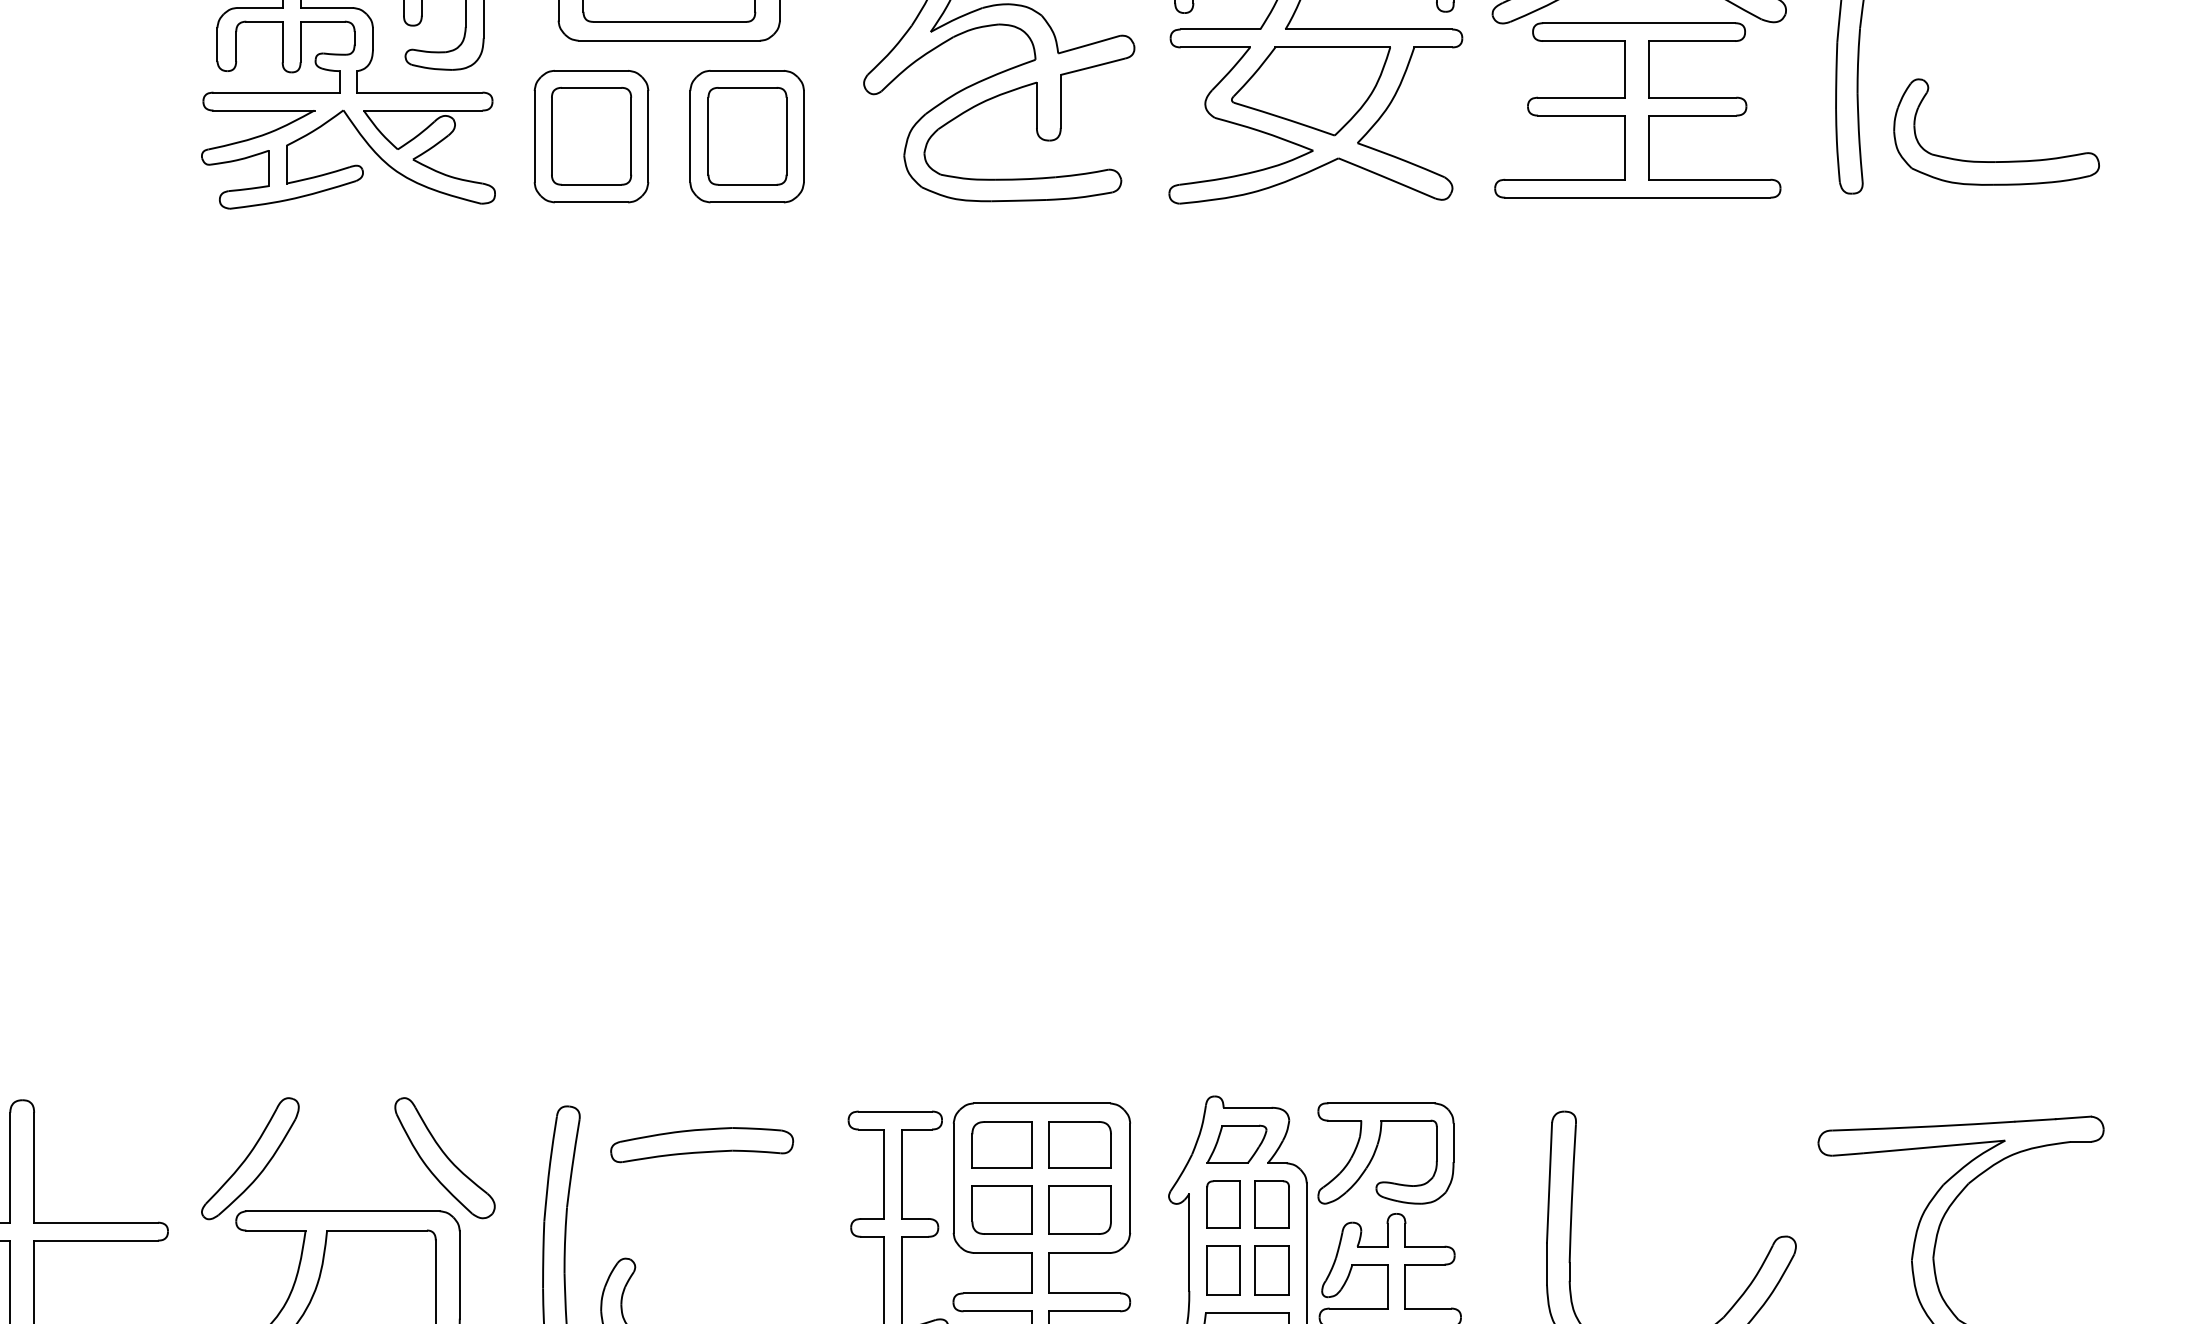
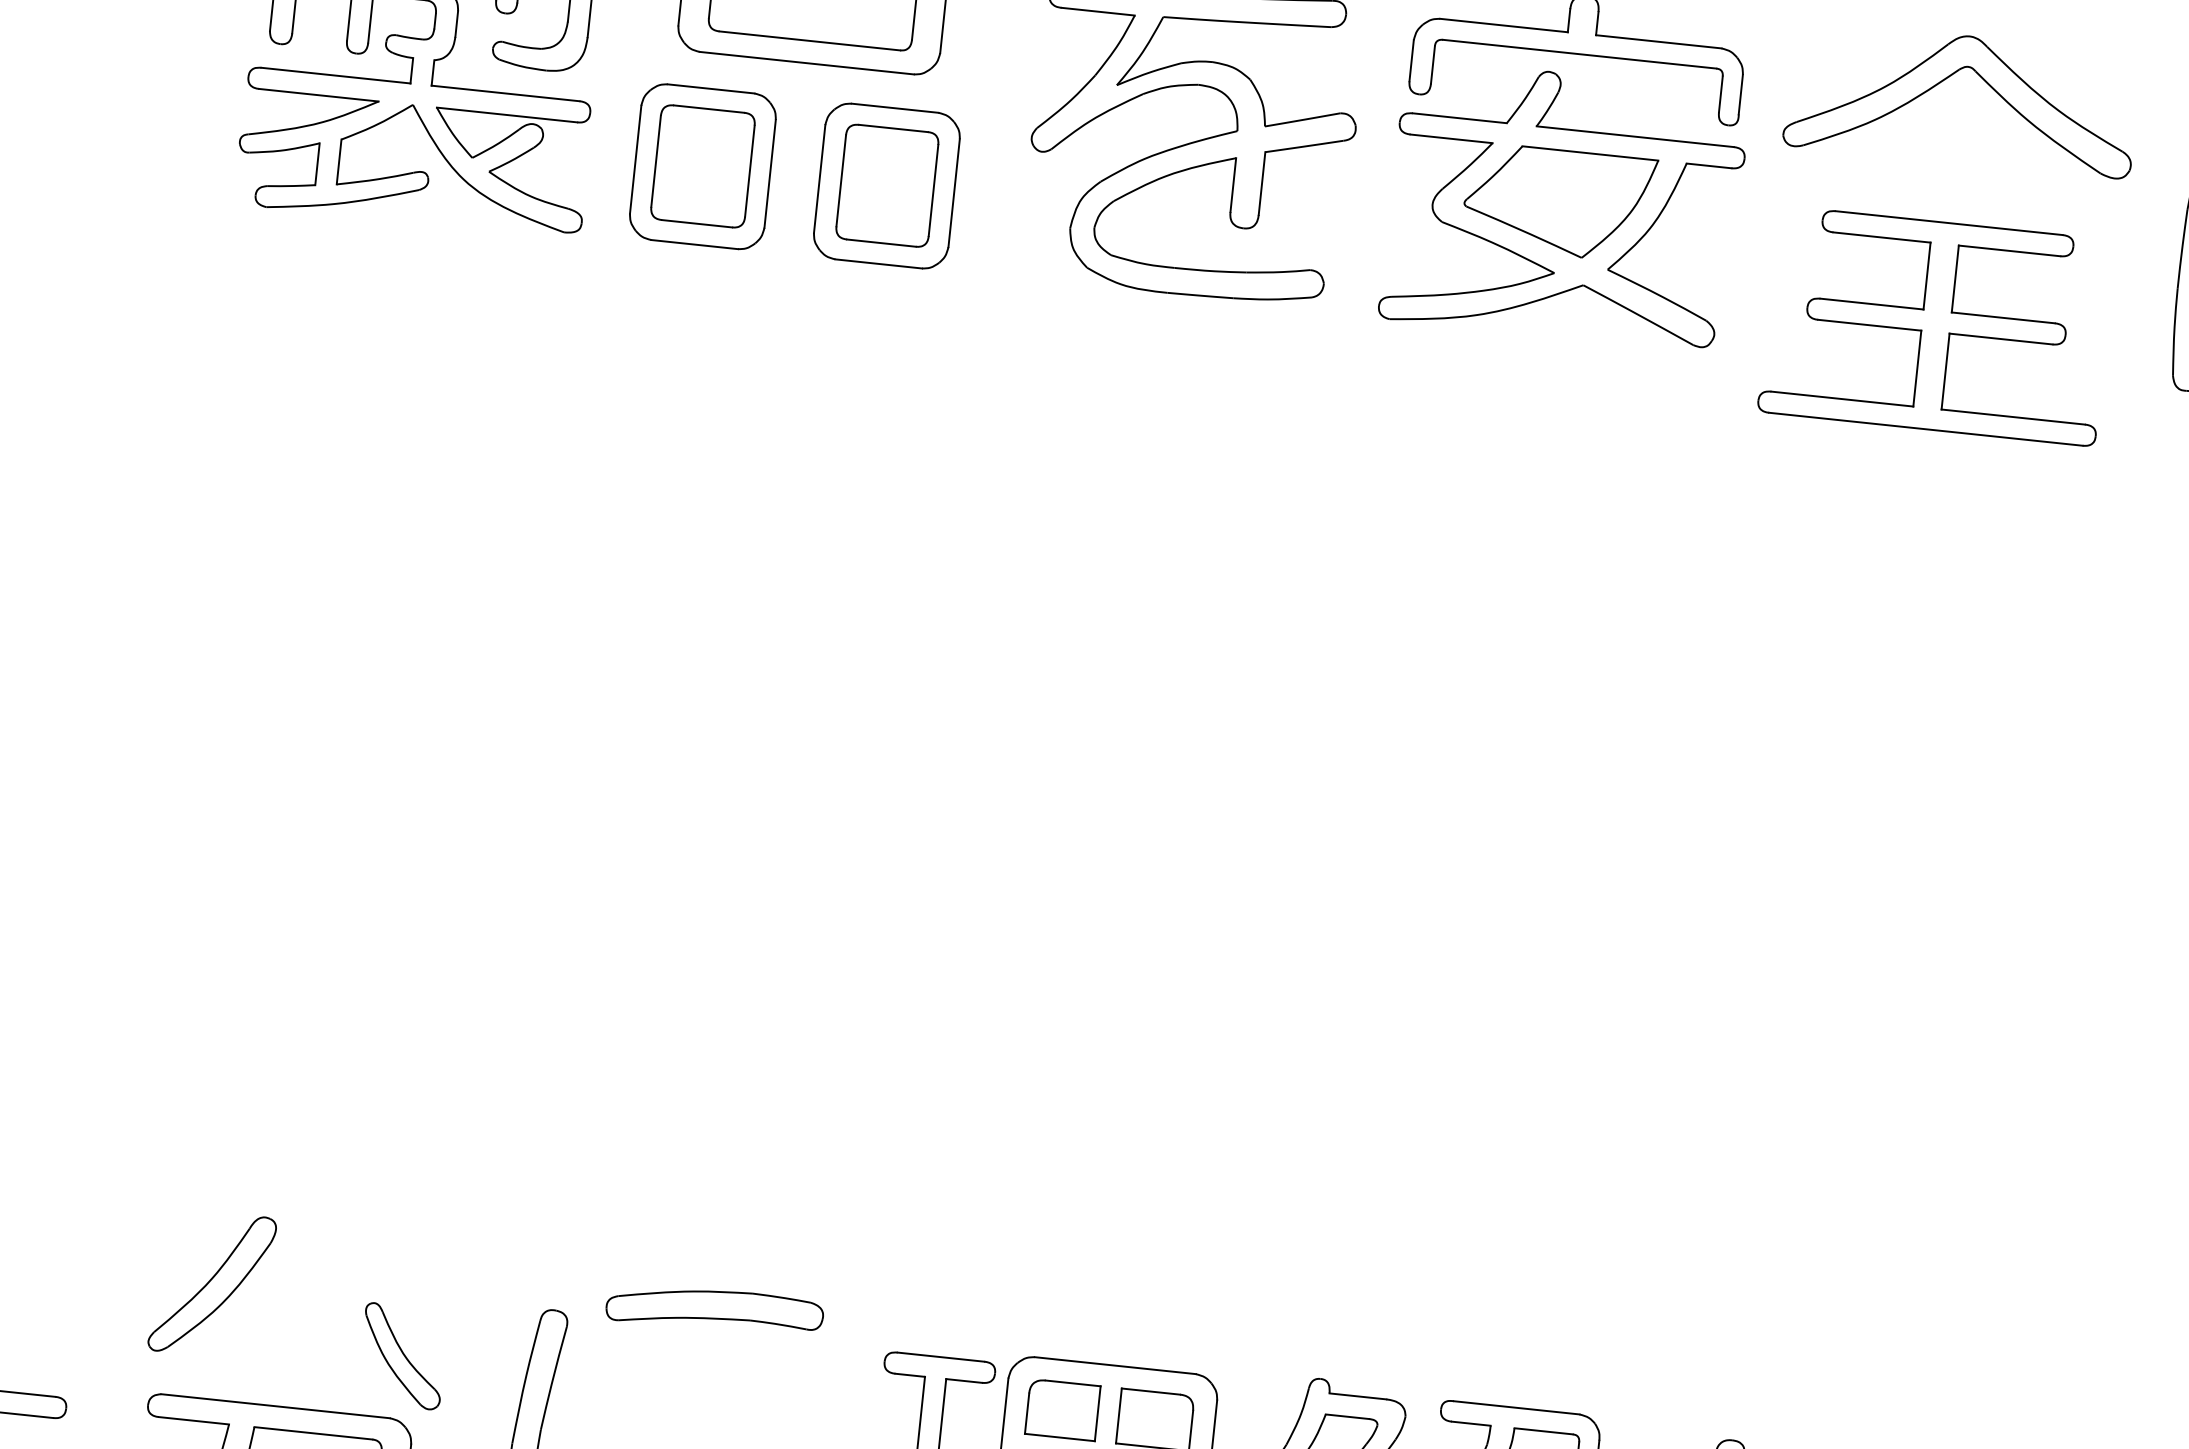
part: (1637, 110) -> (1936, 326), moved
part: (702, 1145) -> (715, 1310), moved
part: (250, 1158) -> (212, 1284), moved
part: (444, 1158) -> (402, 1356), size x0.7

